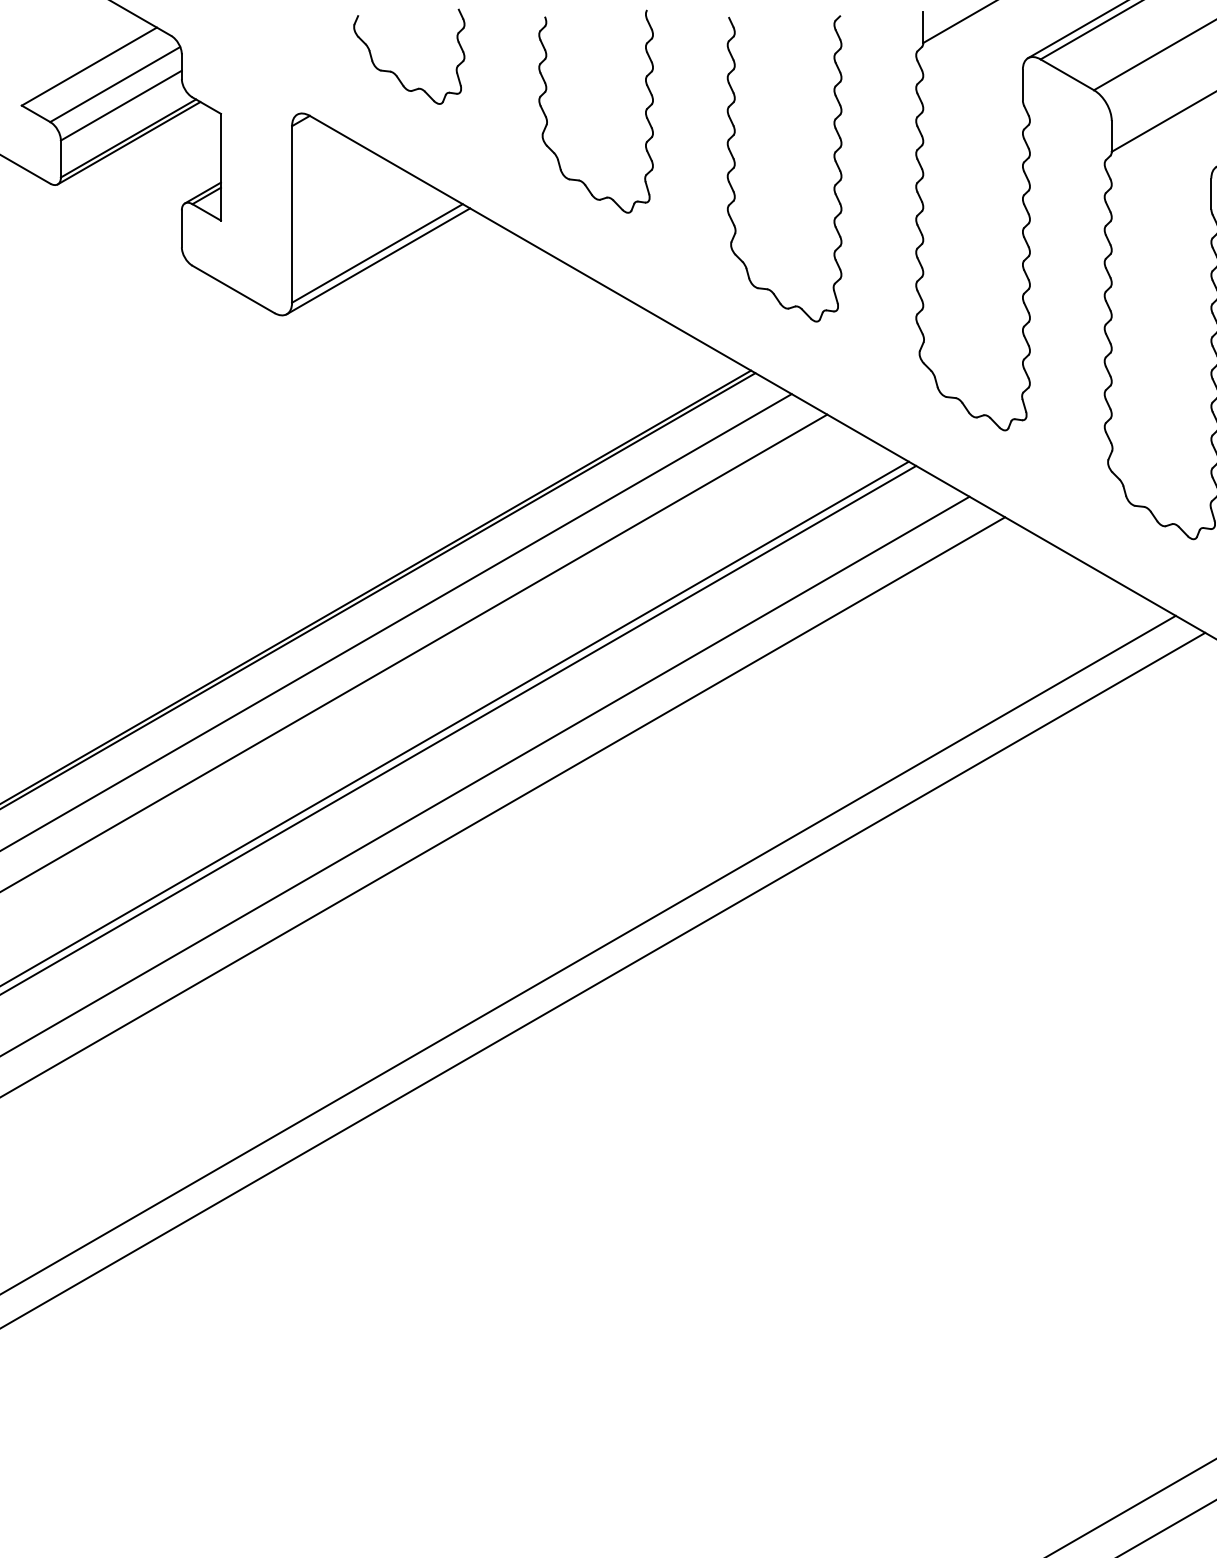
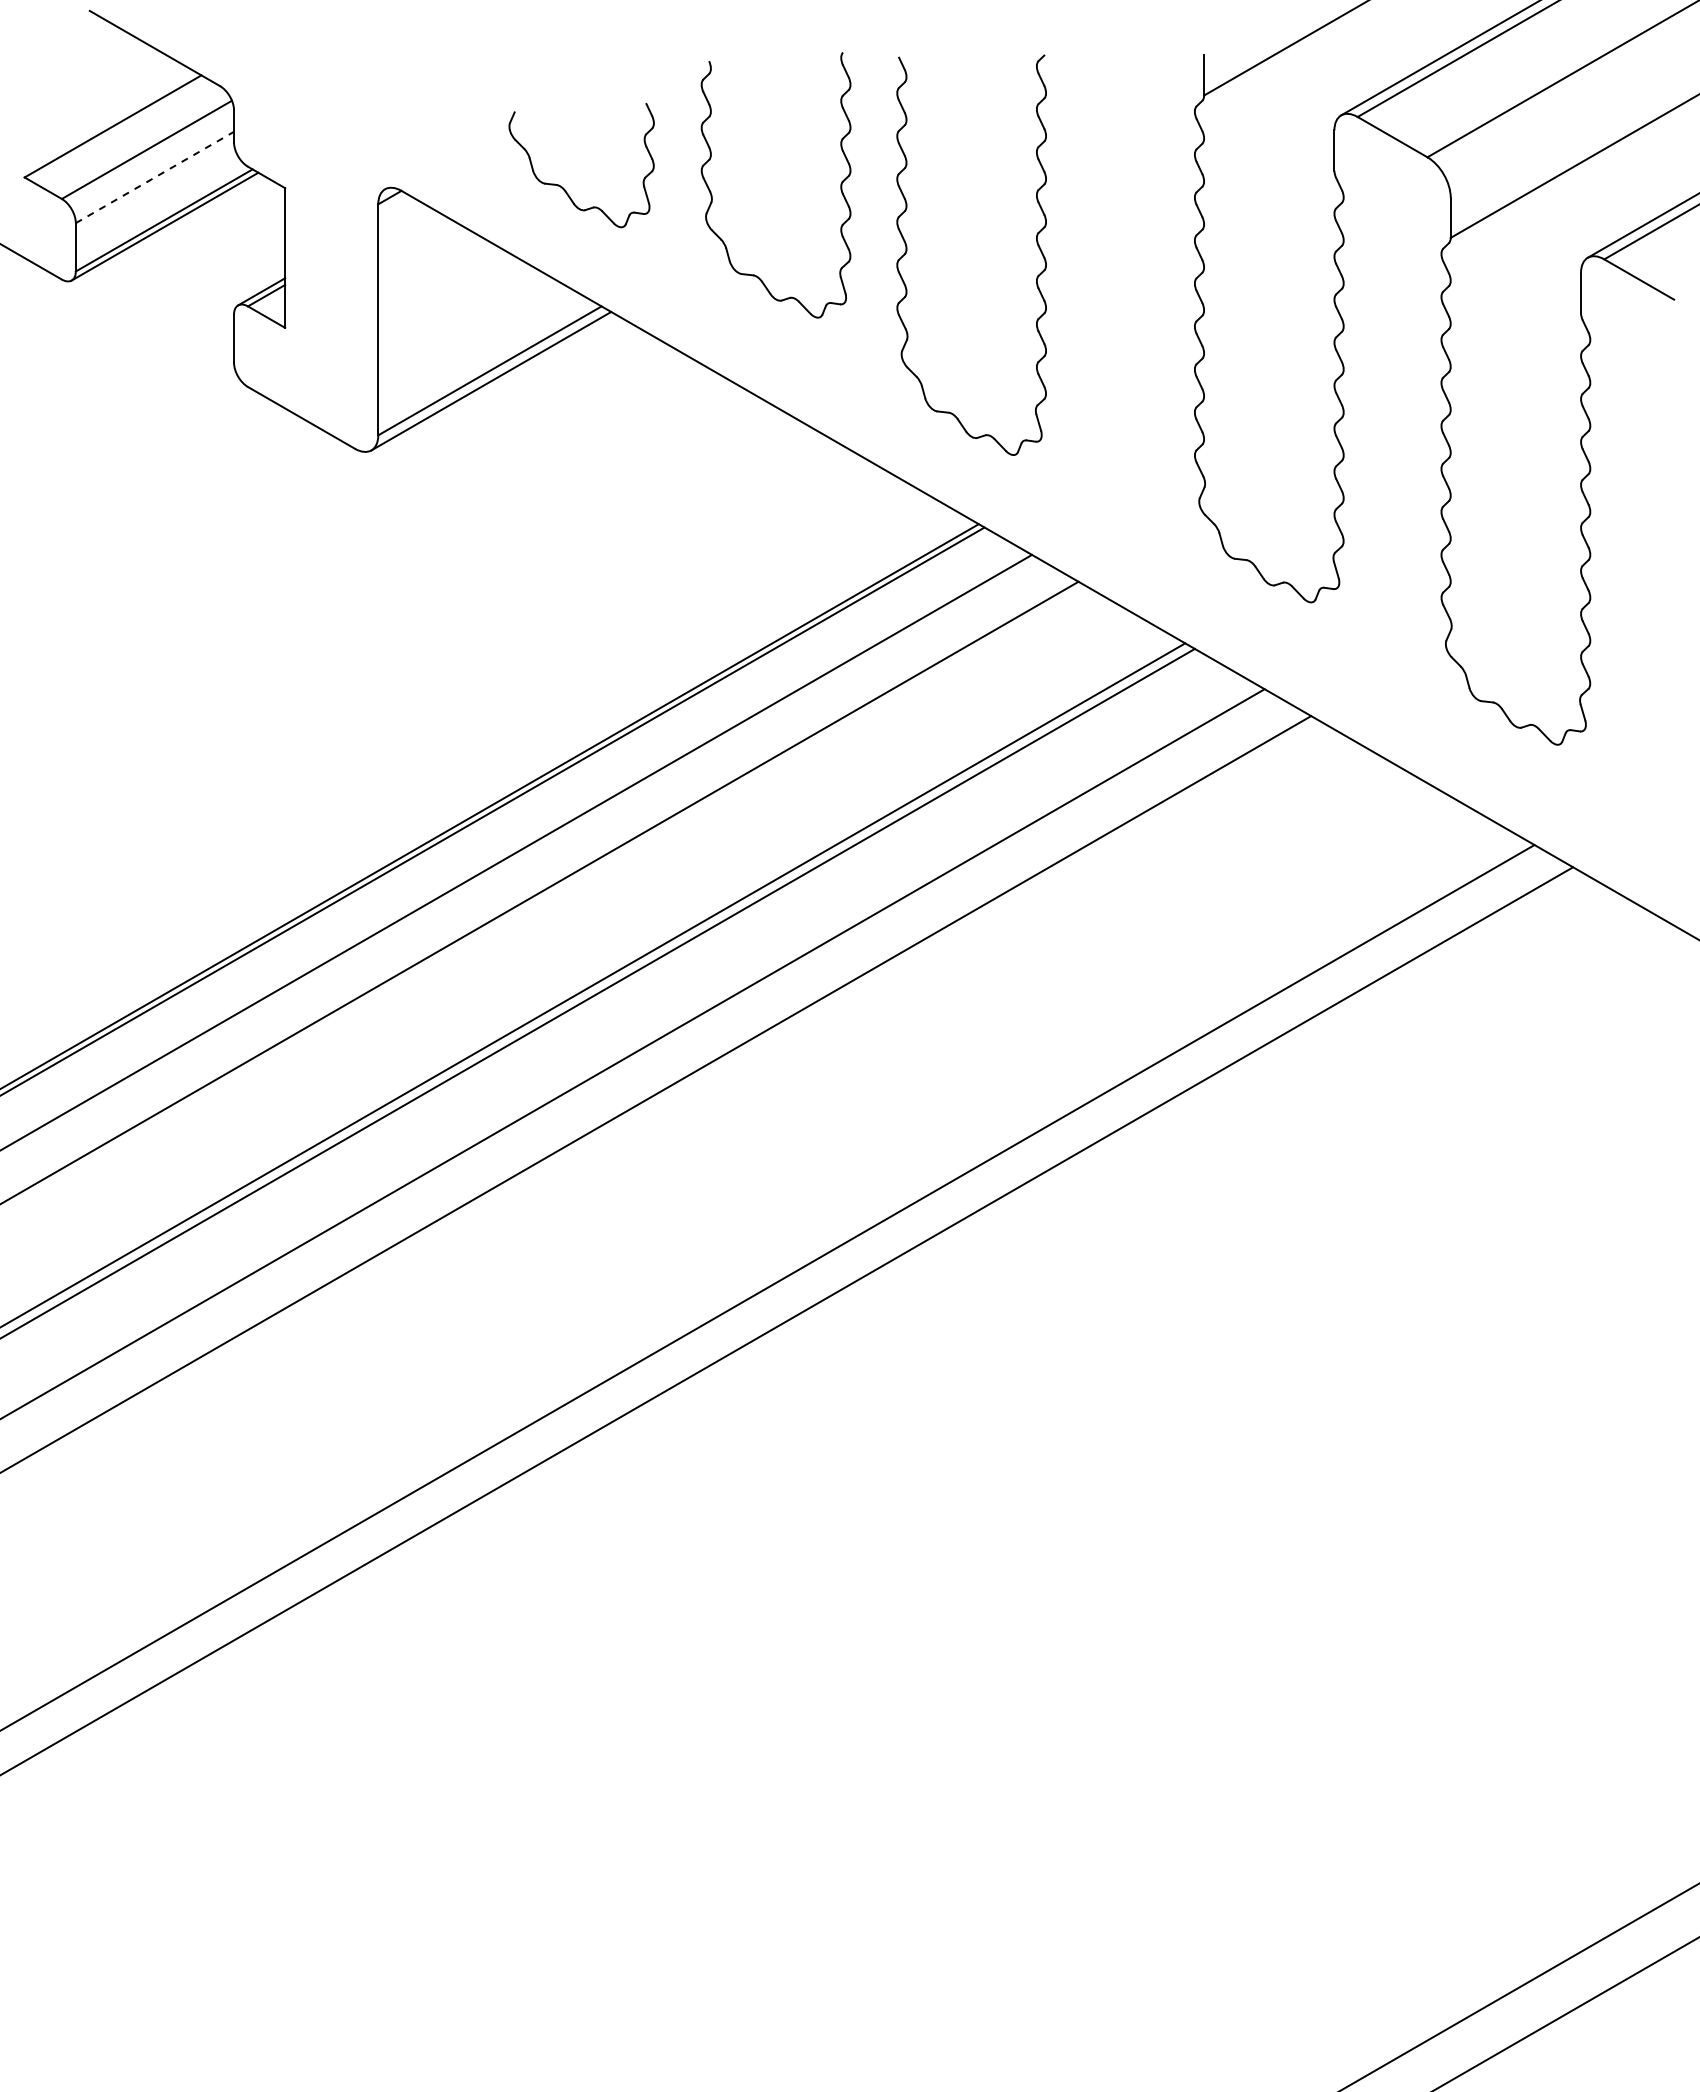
part: (394, 72) -> (562, 186), moved
line: (121, 105) -> (155, 177), solid -> dashed
part: (735, 166) -> (907, 251), moved

